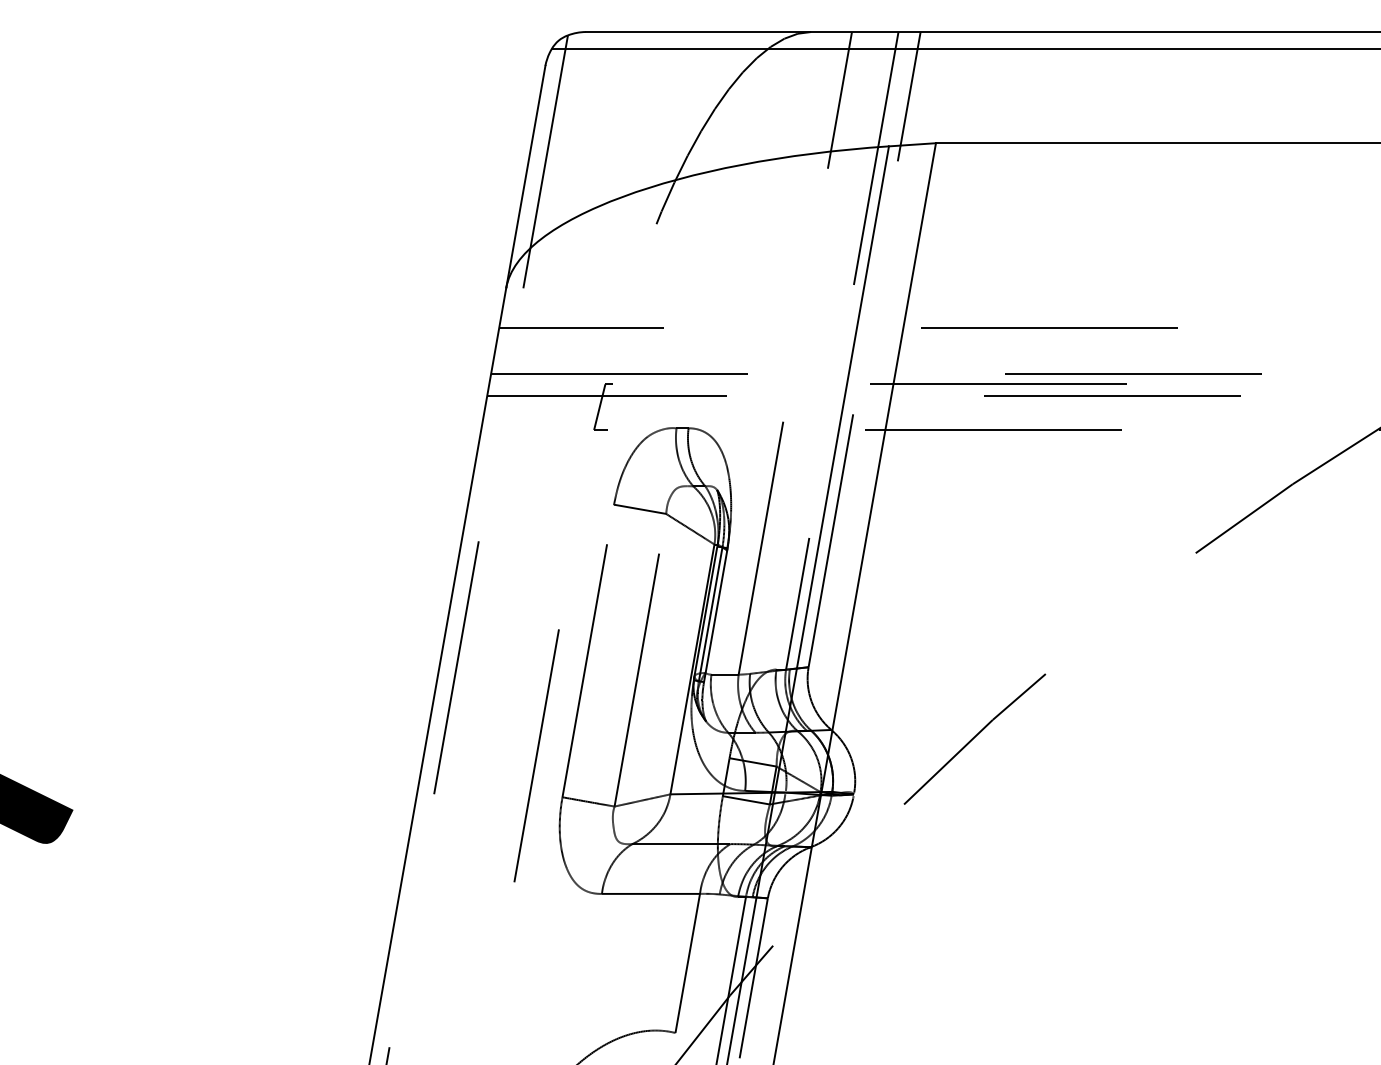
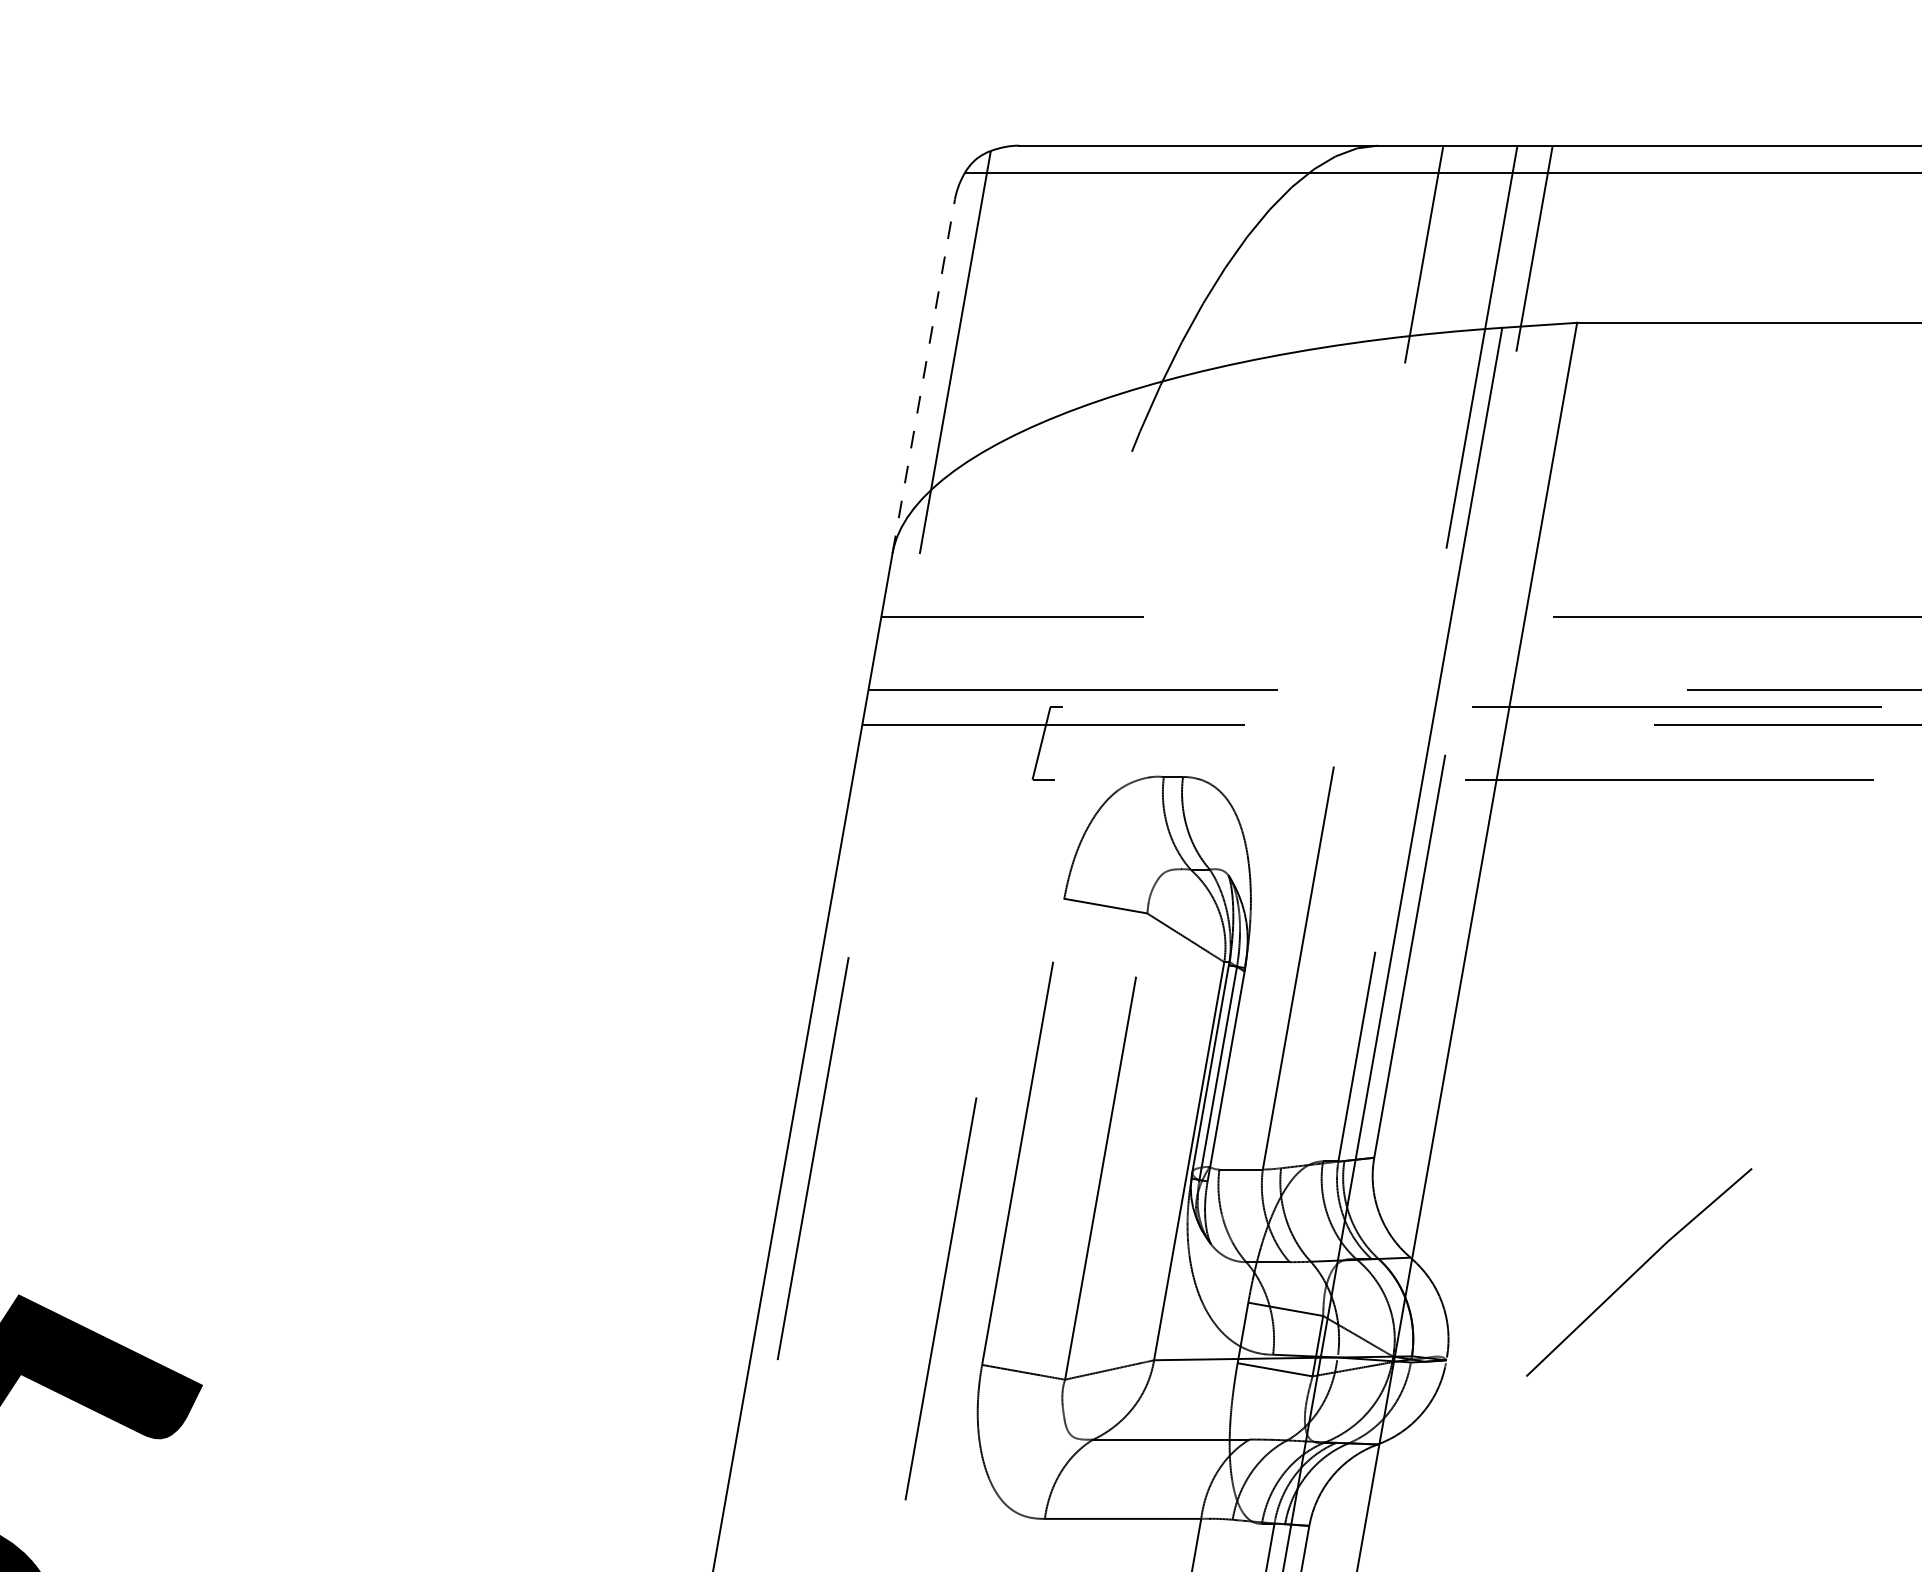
line: (525, 176) -> (923, 375), solid -> dashed

